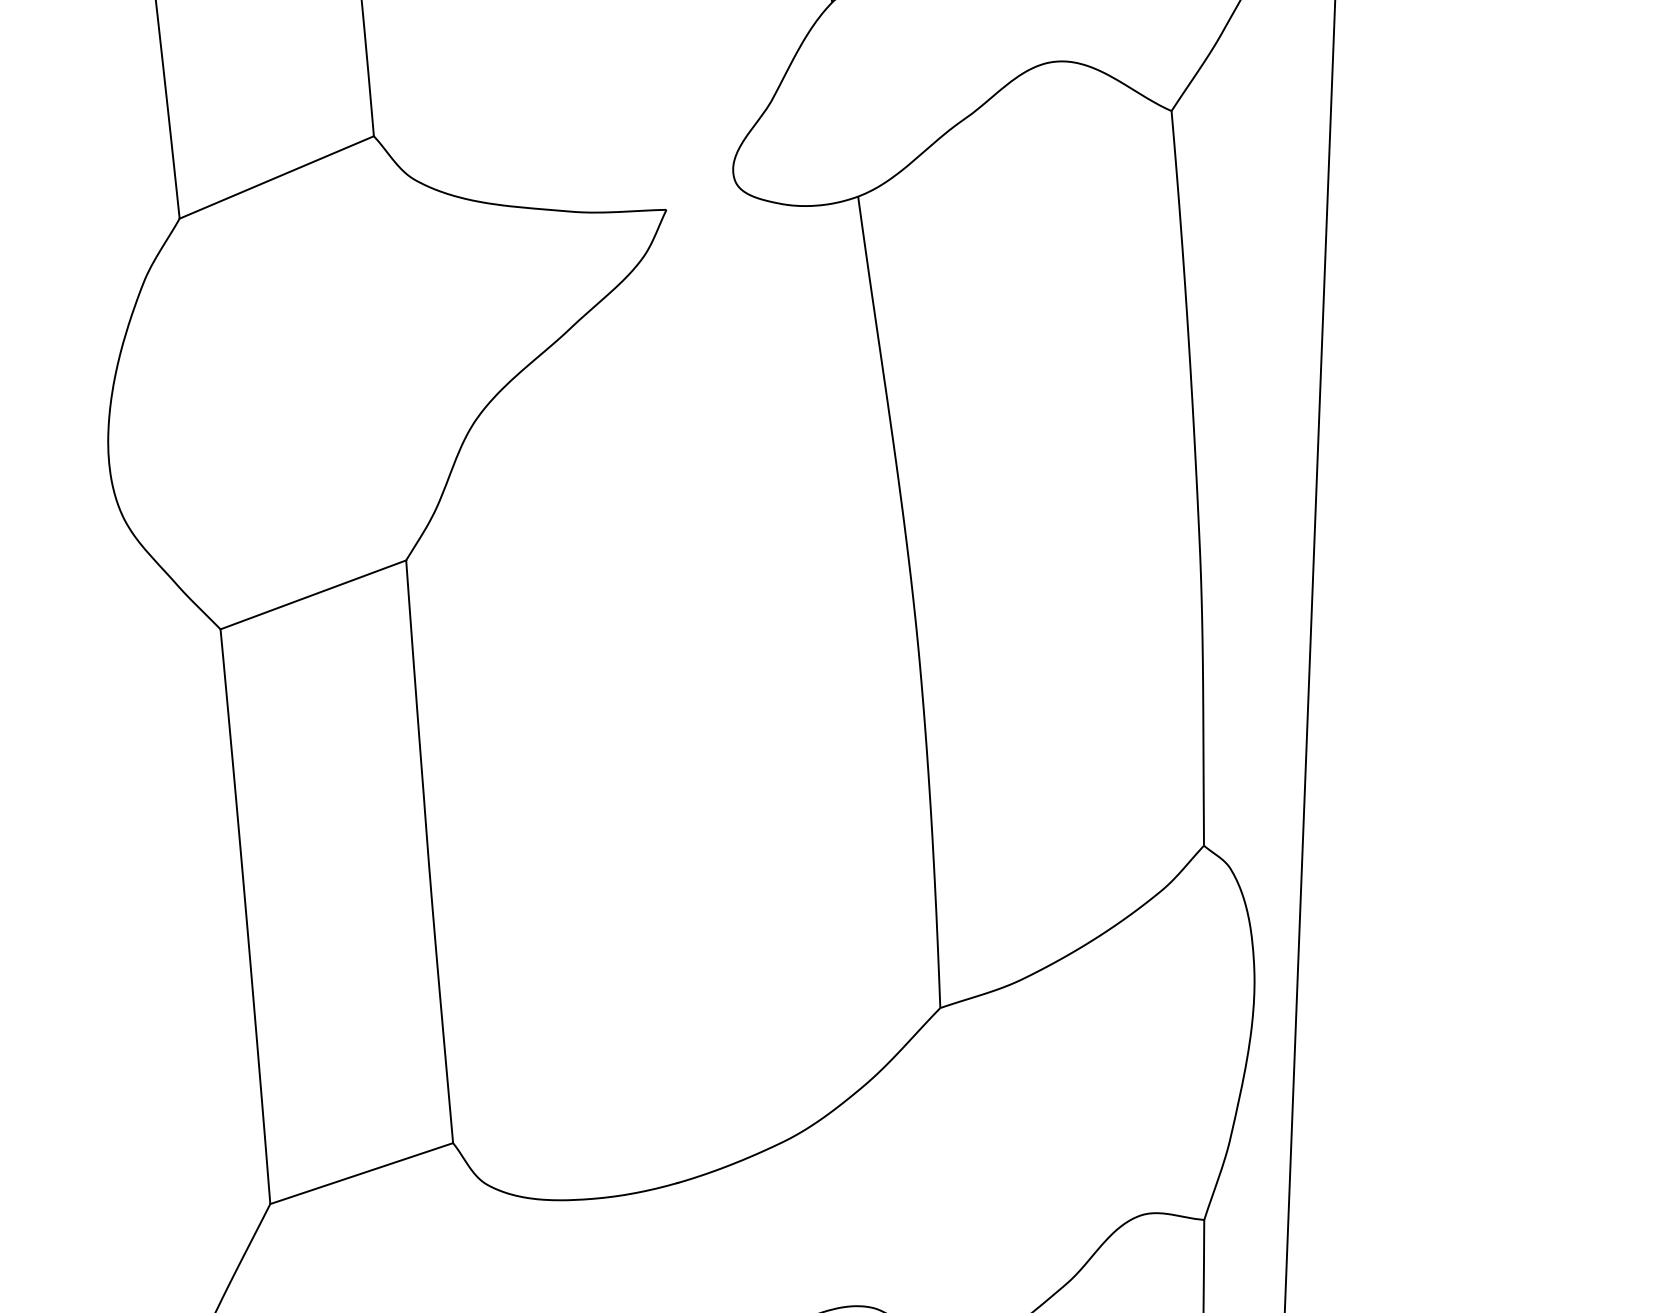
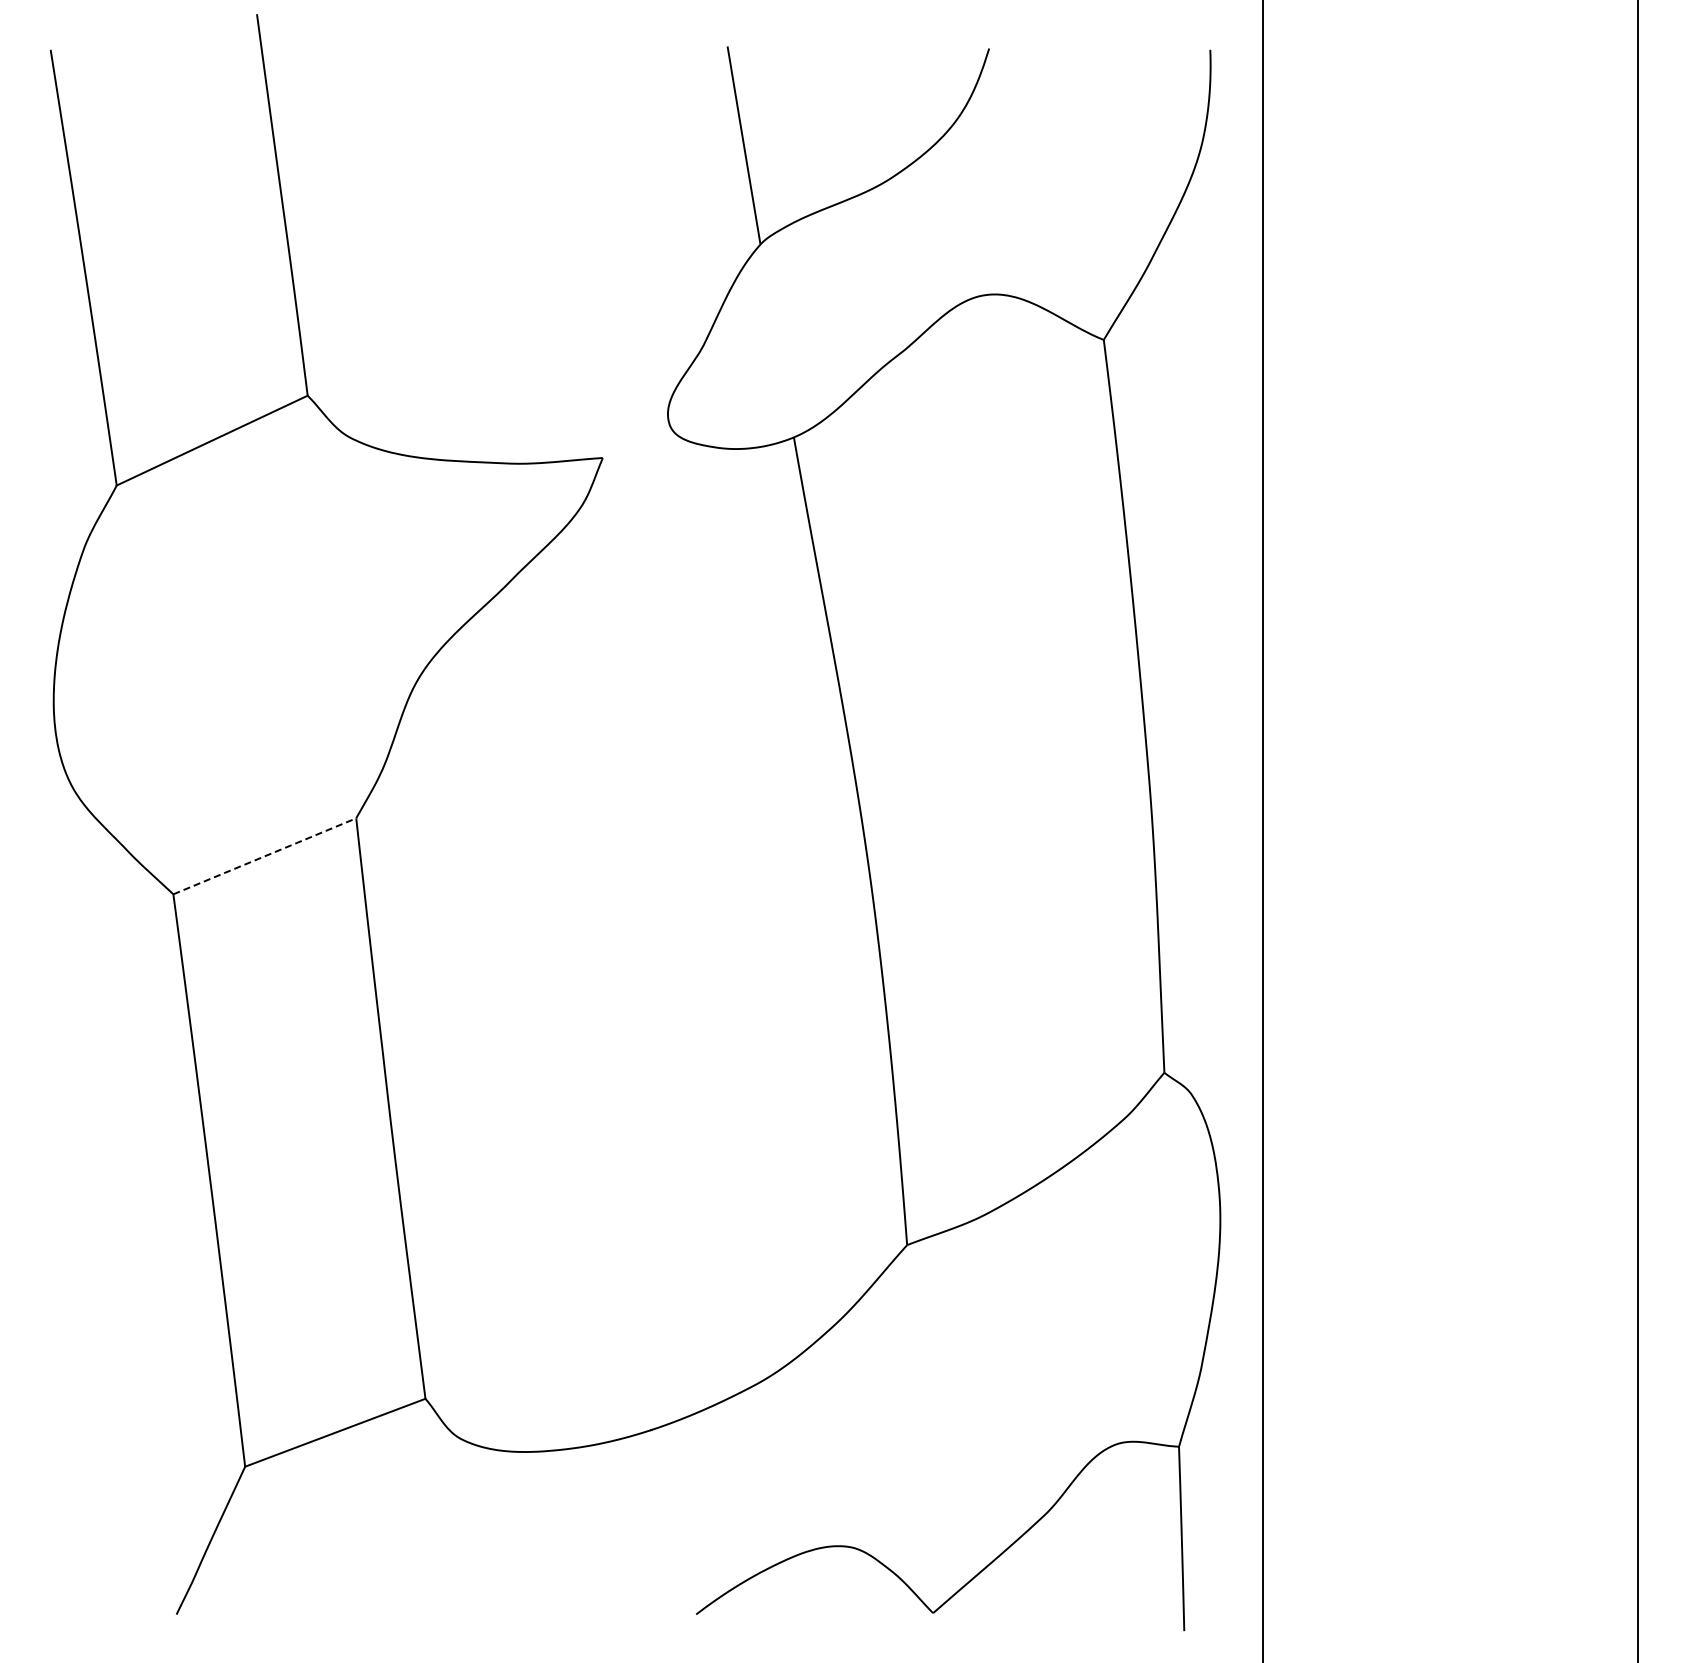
line: (314, 595) -> (265, 856), solid -> dashed

